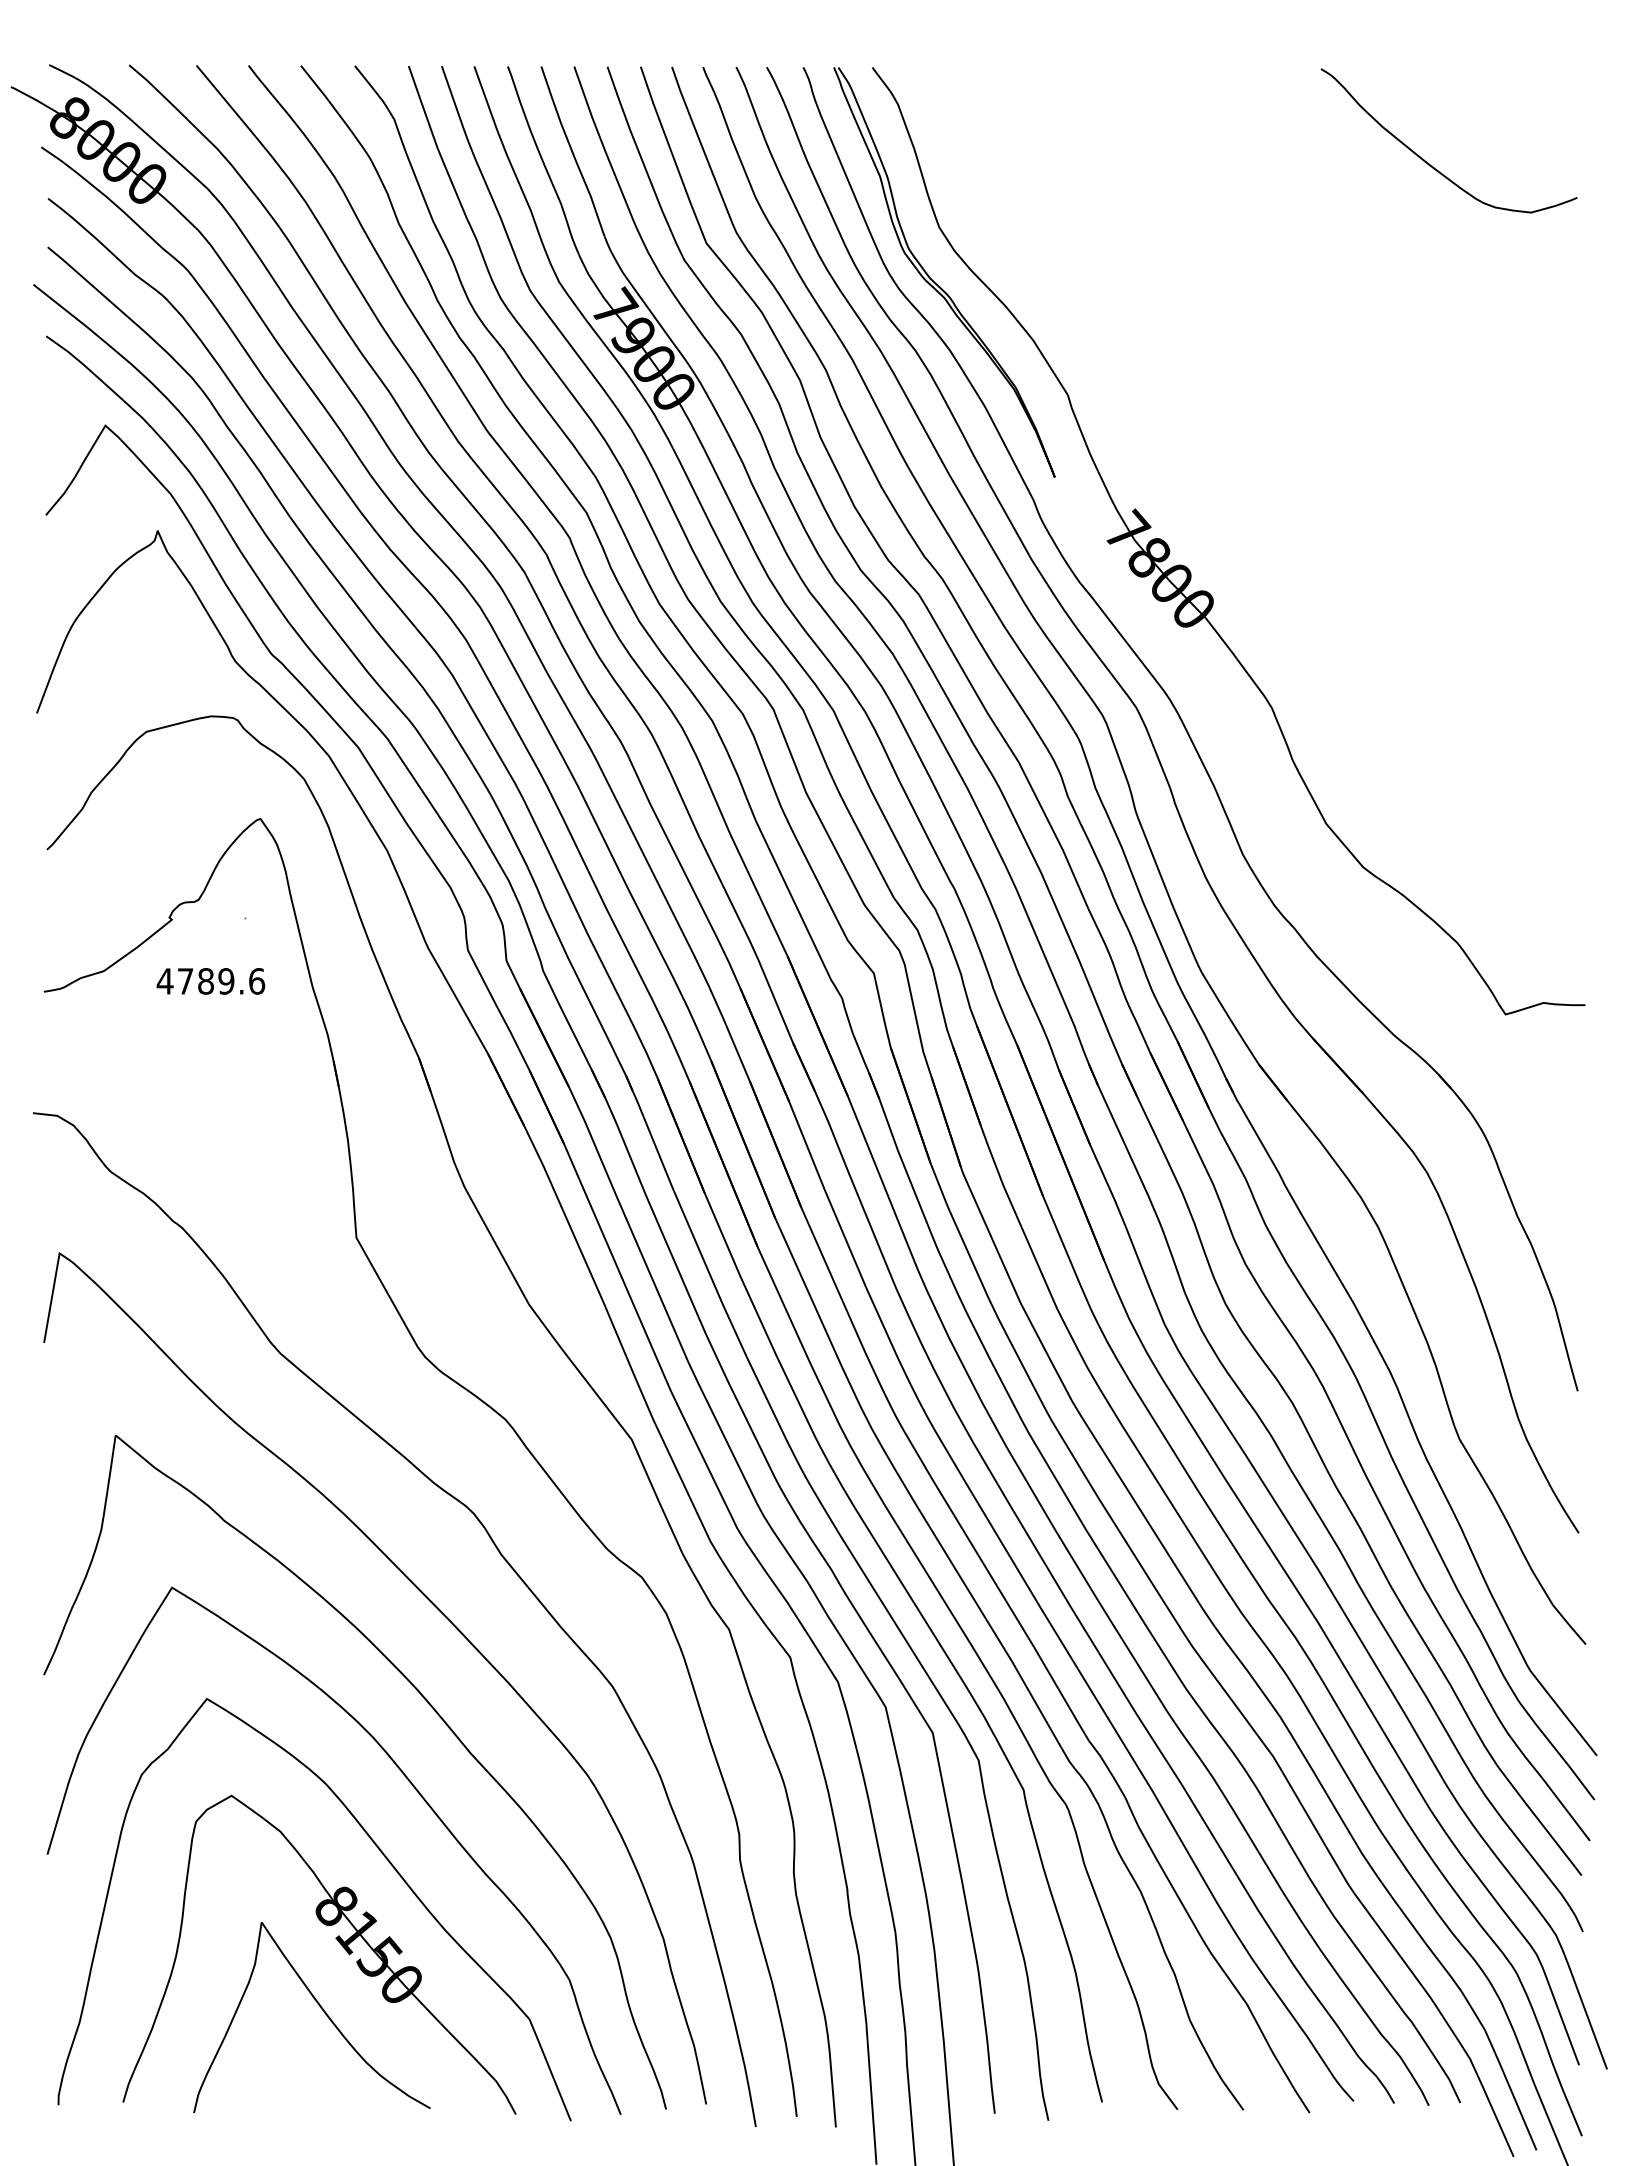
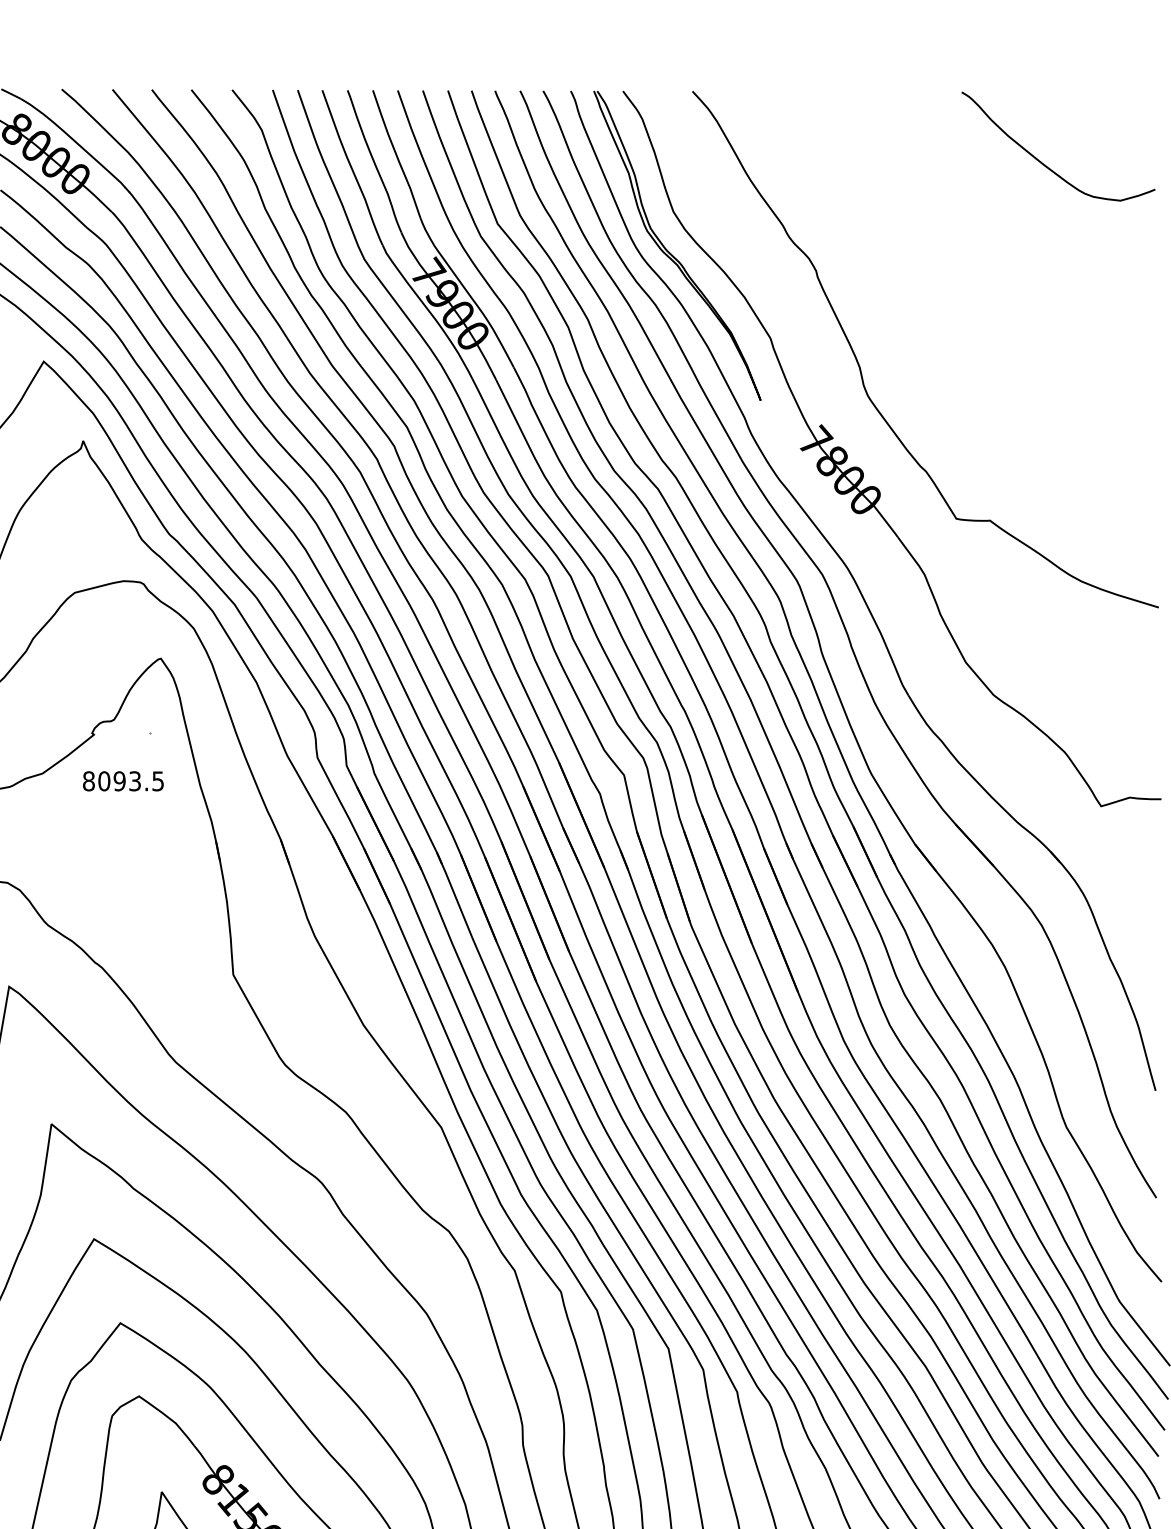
curve: (1187, 434) -> (860, 368), added
text: (210, 981) -> (123, 781), 4789.6 -> 8093.5

